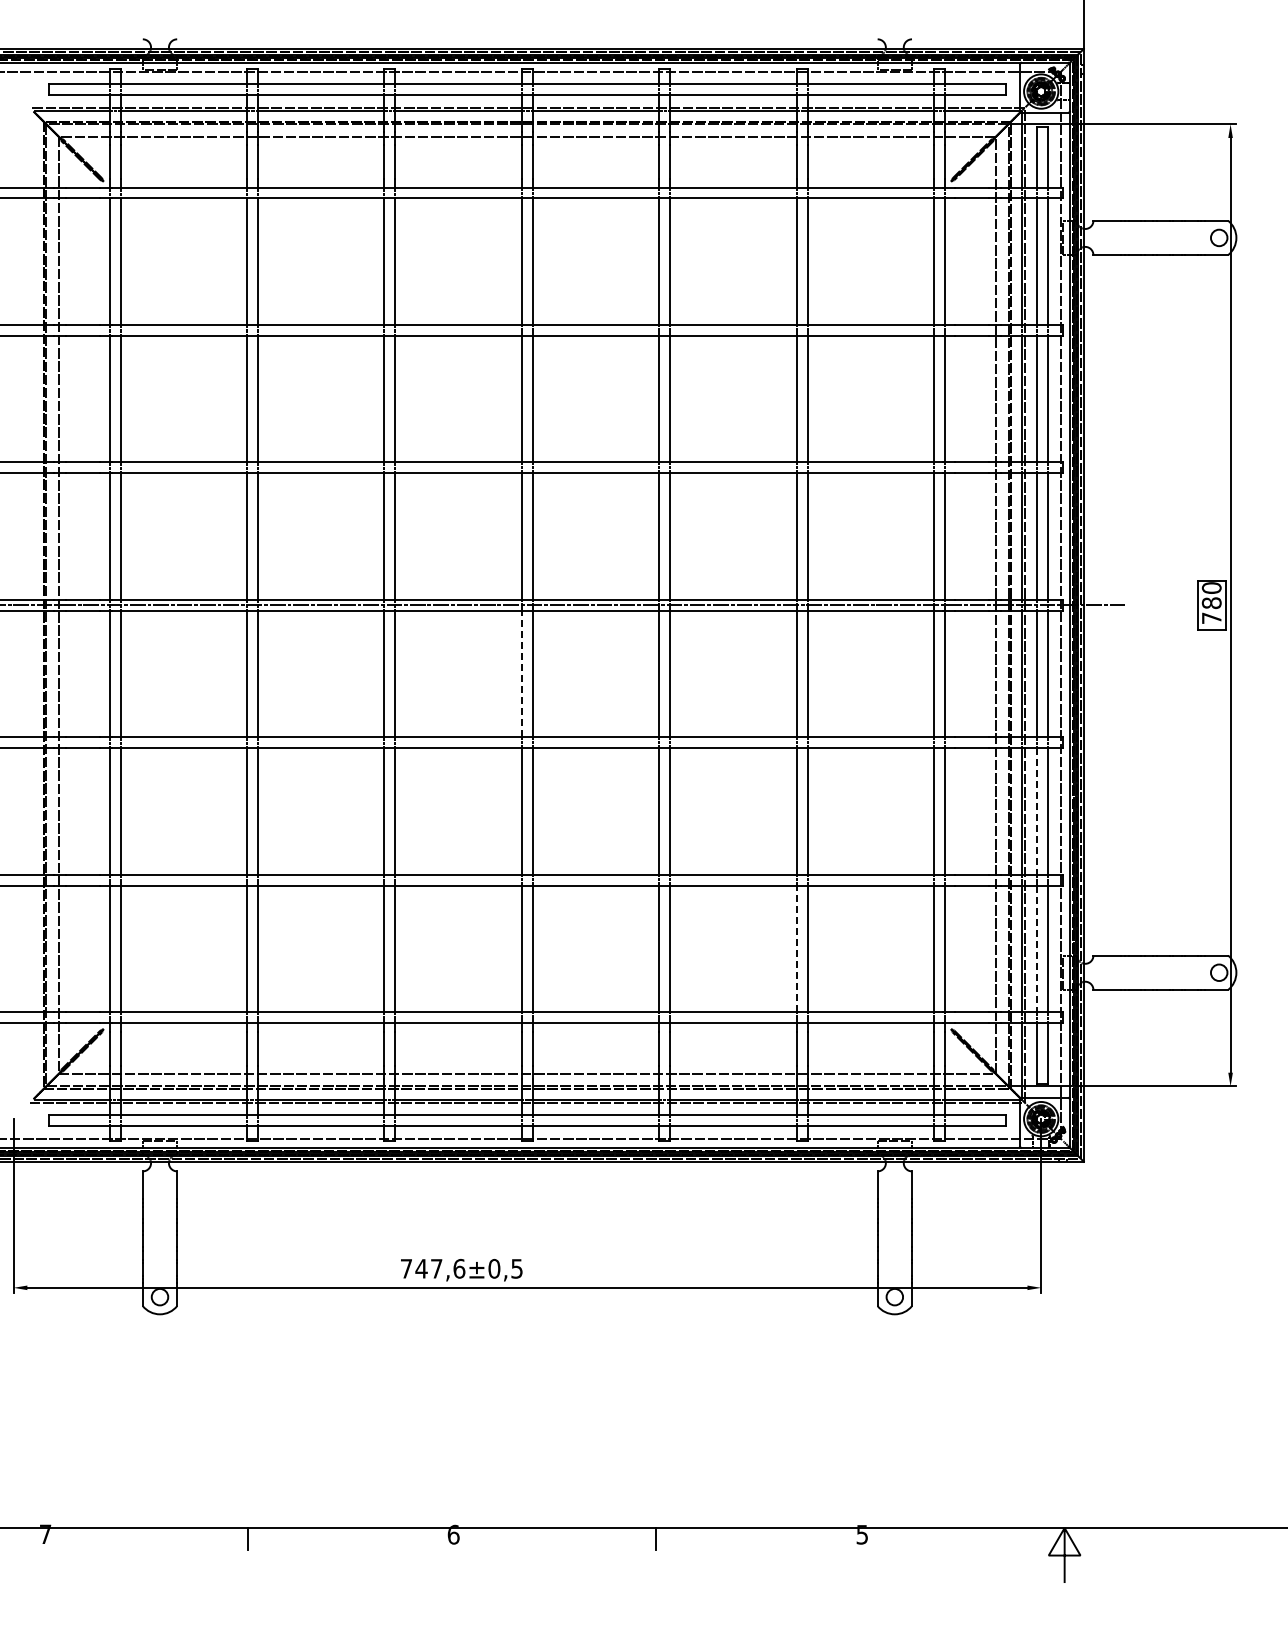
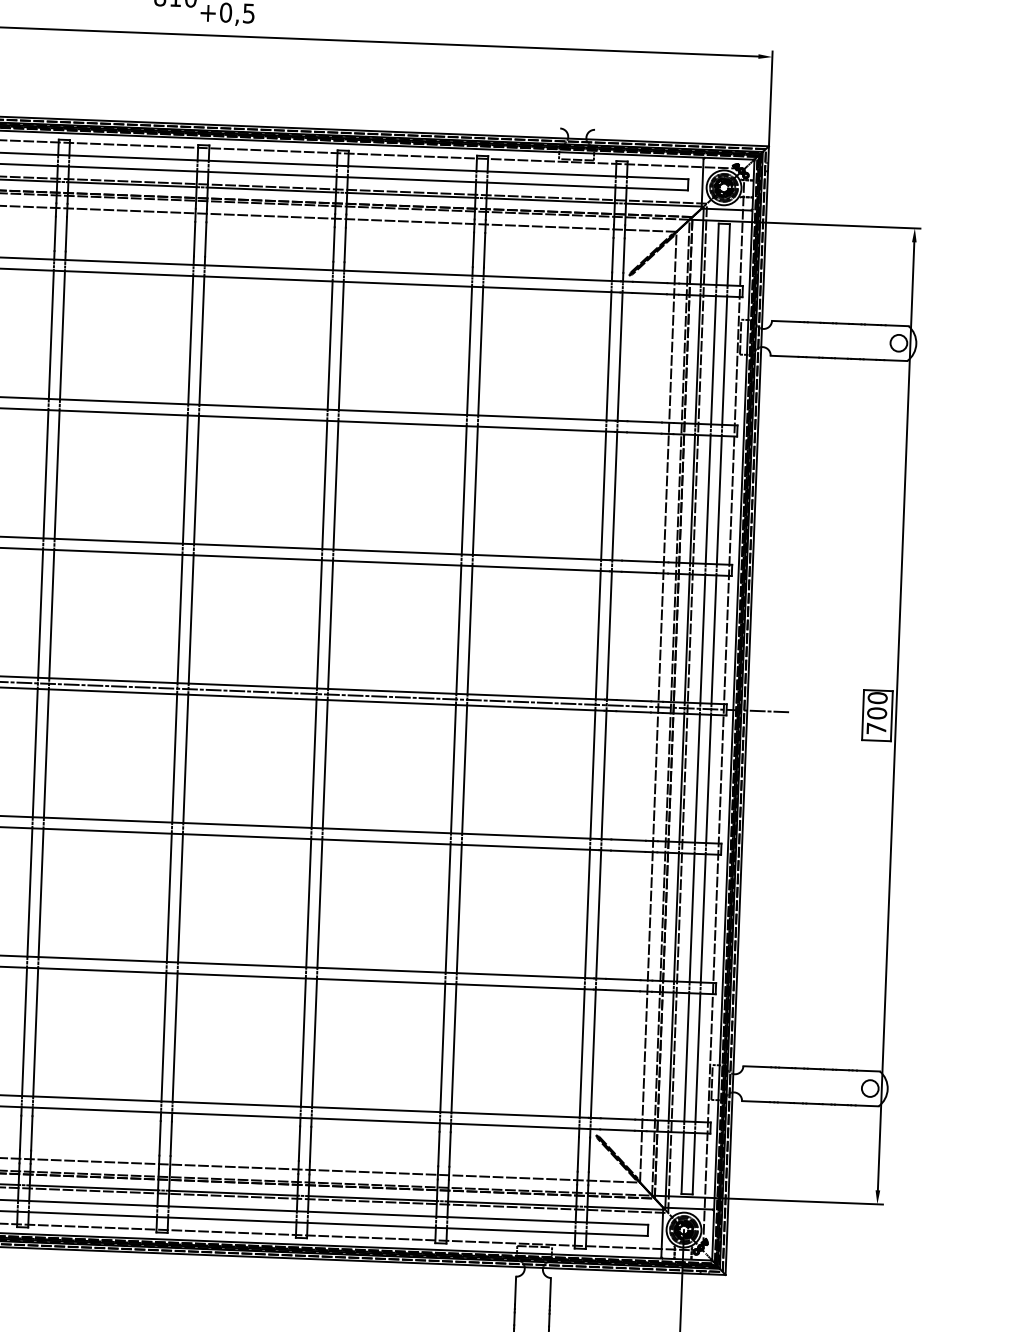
text: (1211, 603) -> (876, 713), 780 -> 700
line: (521, 673) -> (174, 757), dashed -> solid
line: (1037, 812) -> (692, 918), dashed -> solid
line: (796, 948) -> (442, 1047), dashed -> solid
line: (1037, 949) -> (686, 1057), dashed -> solid

